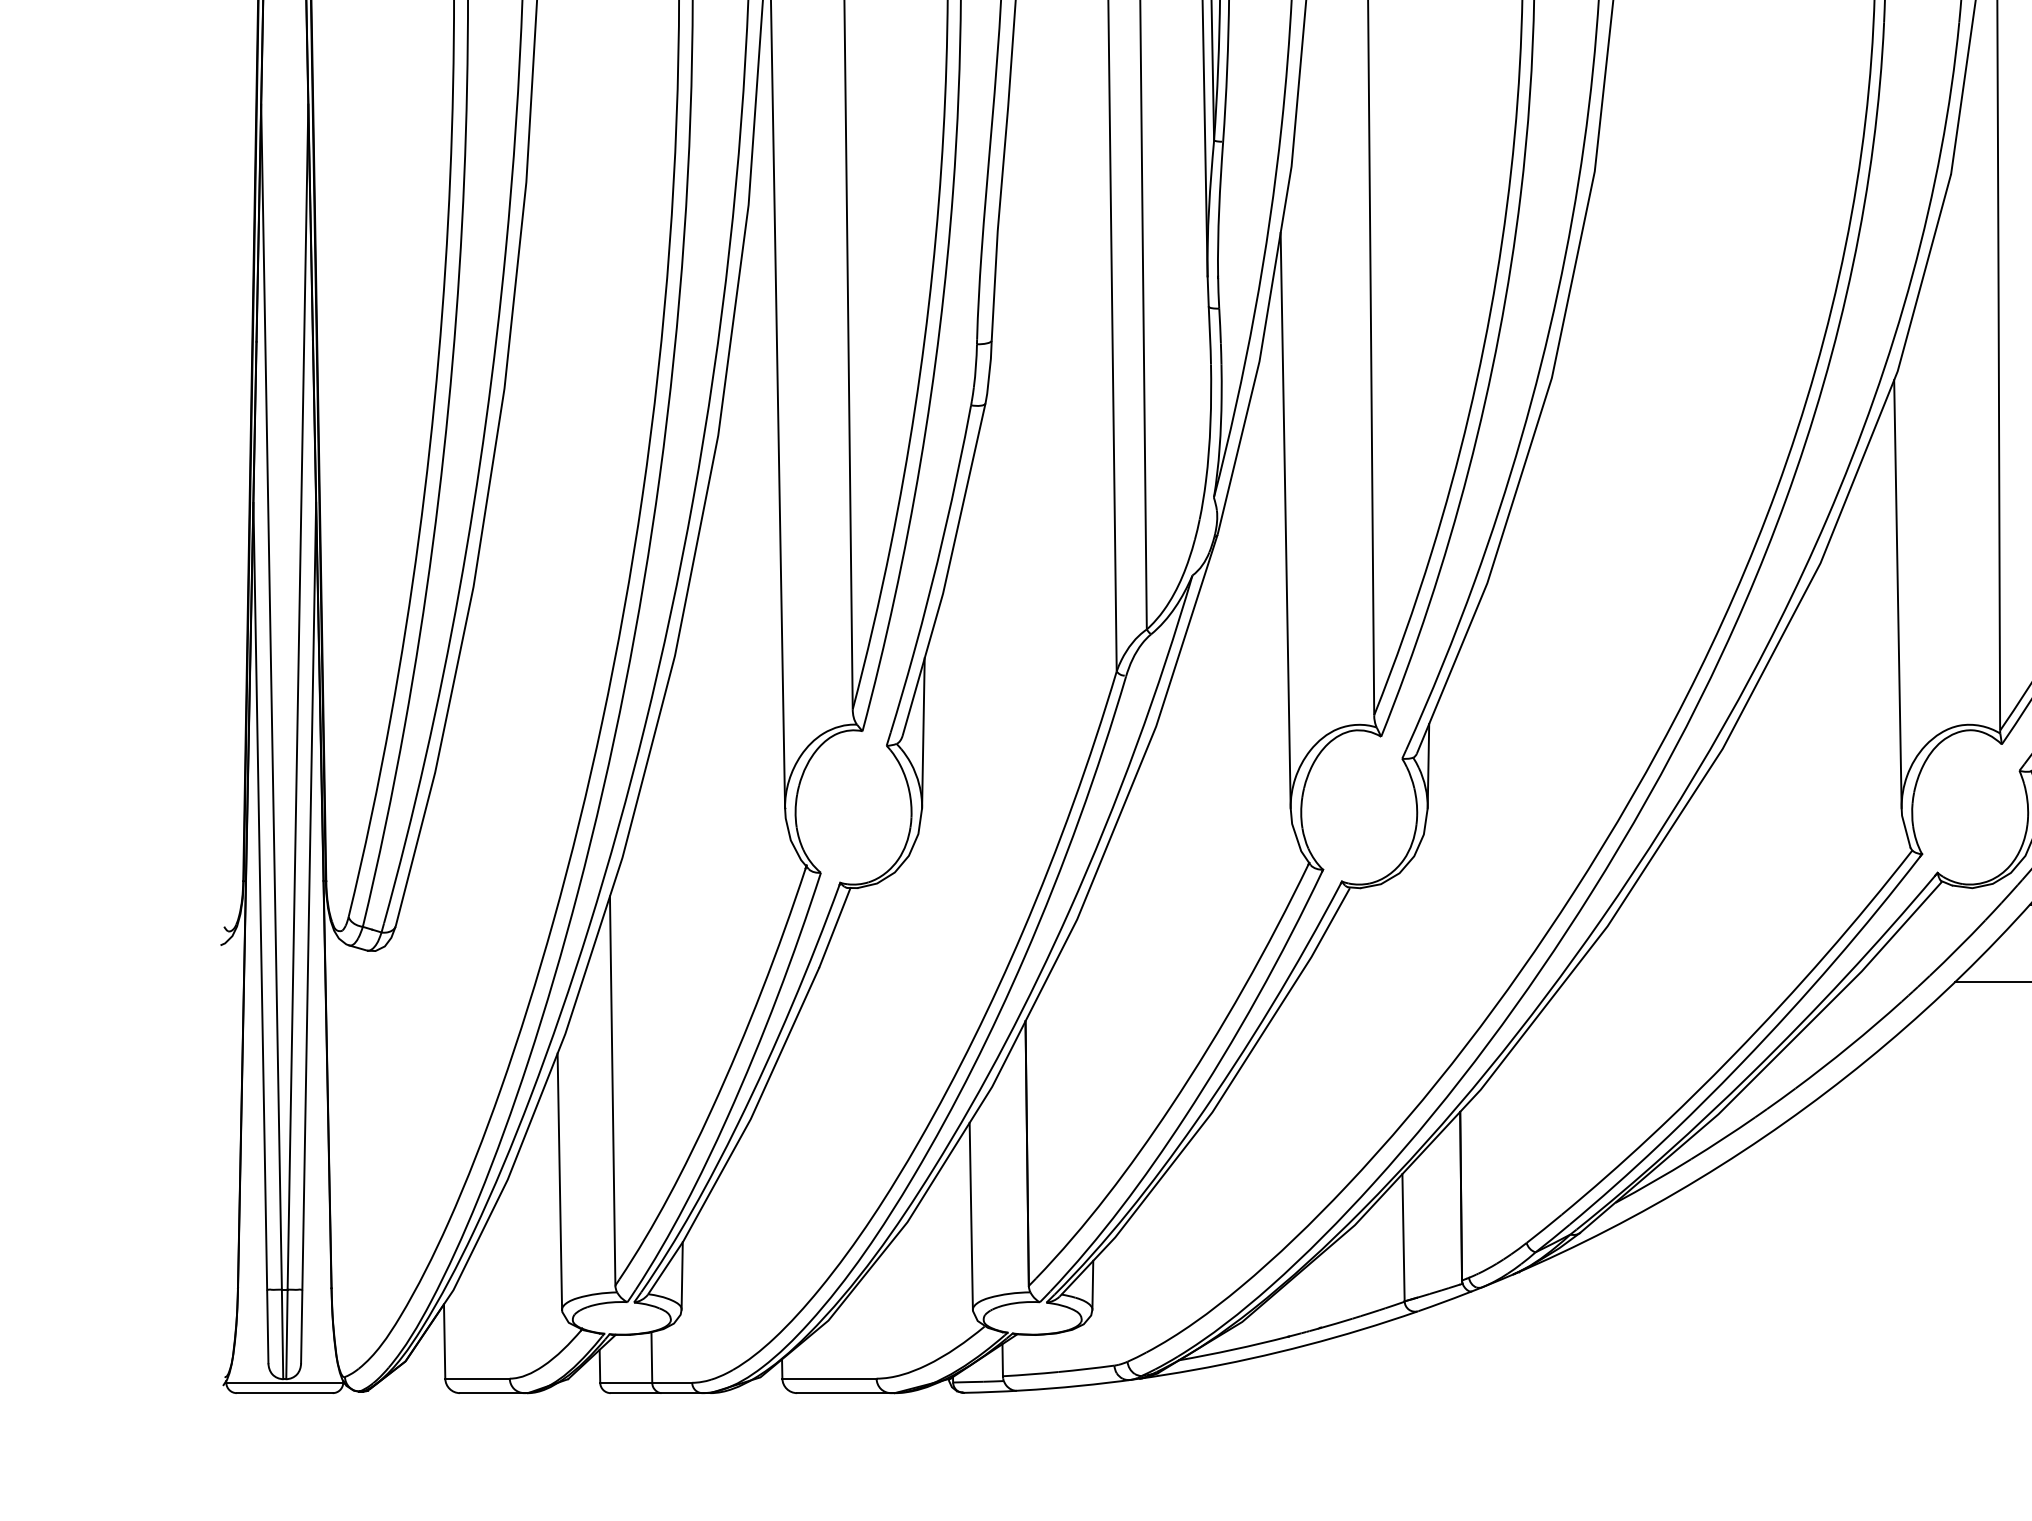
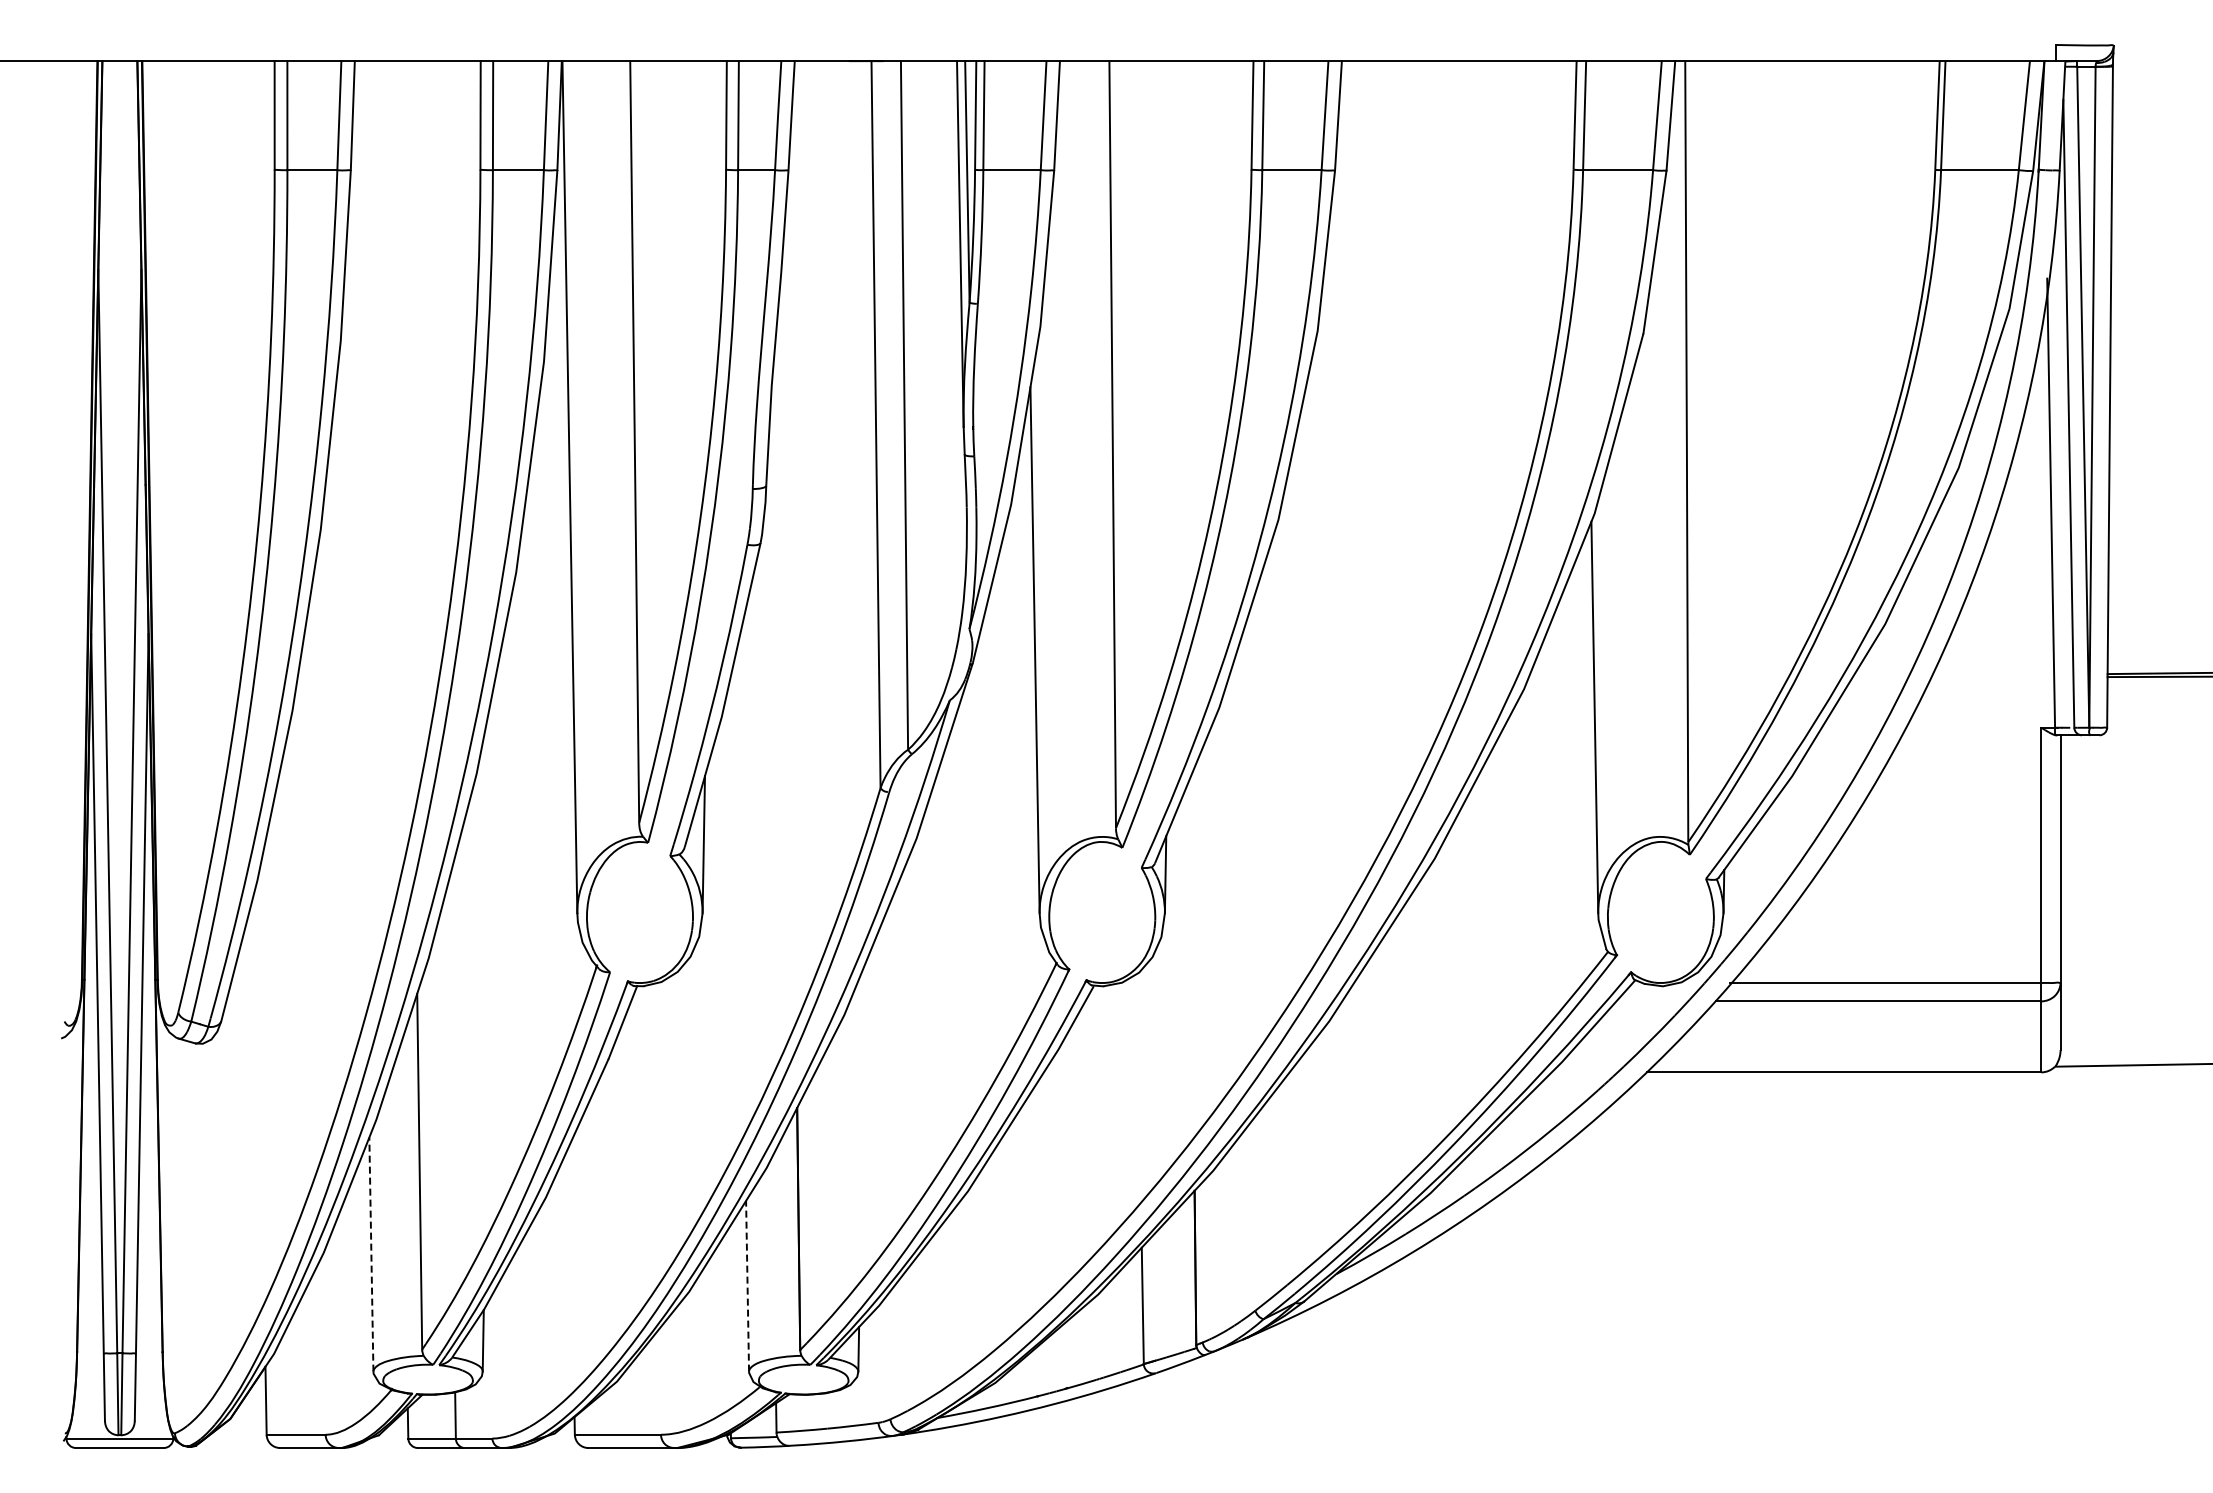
line: (559, 1181) -> (371, 1254), solid -> dashed
line: (971, 1215) -> (747, 1285), solid -> dashed

